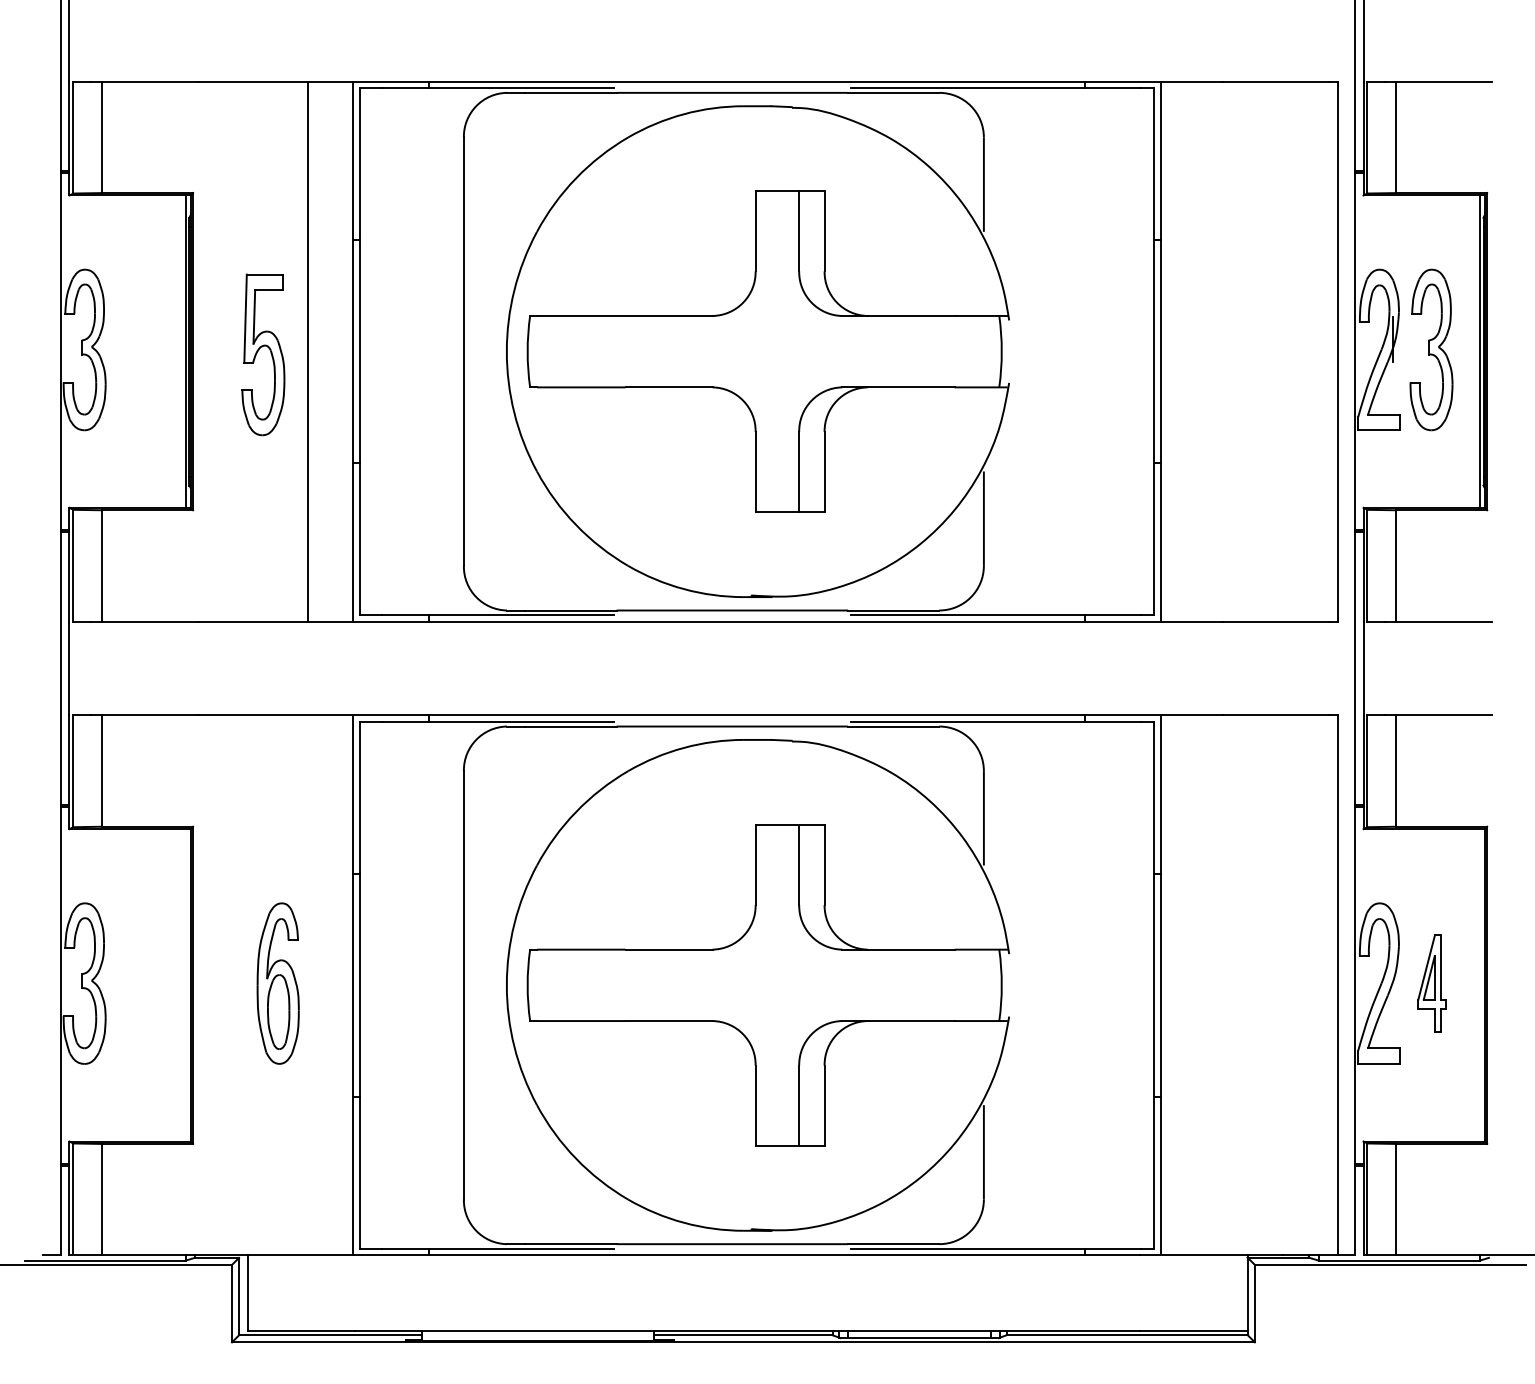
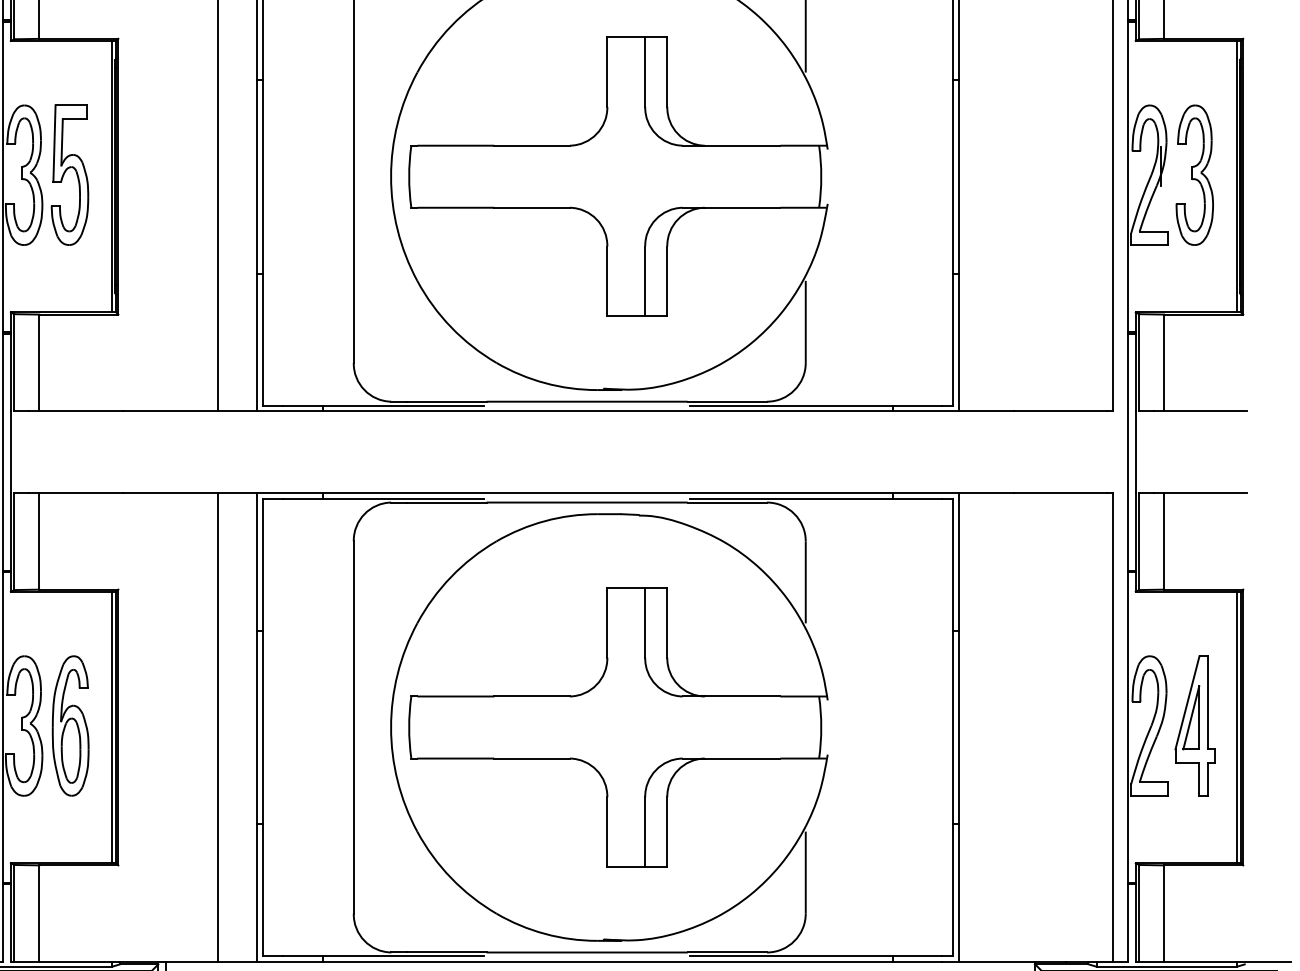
part: (263, 354) -> (70, 174), moved
part: (277, 983) -> (70, 725), moved
part: (1431, 983) -> (1194, 725), size x1.67
line: (185, 985) -> (111, 727), added
line: (308, 985) -> (218, 727), added
line: (1480, 985) -> (1237, 727), added

